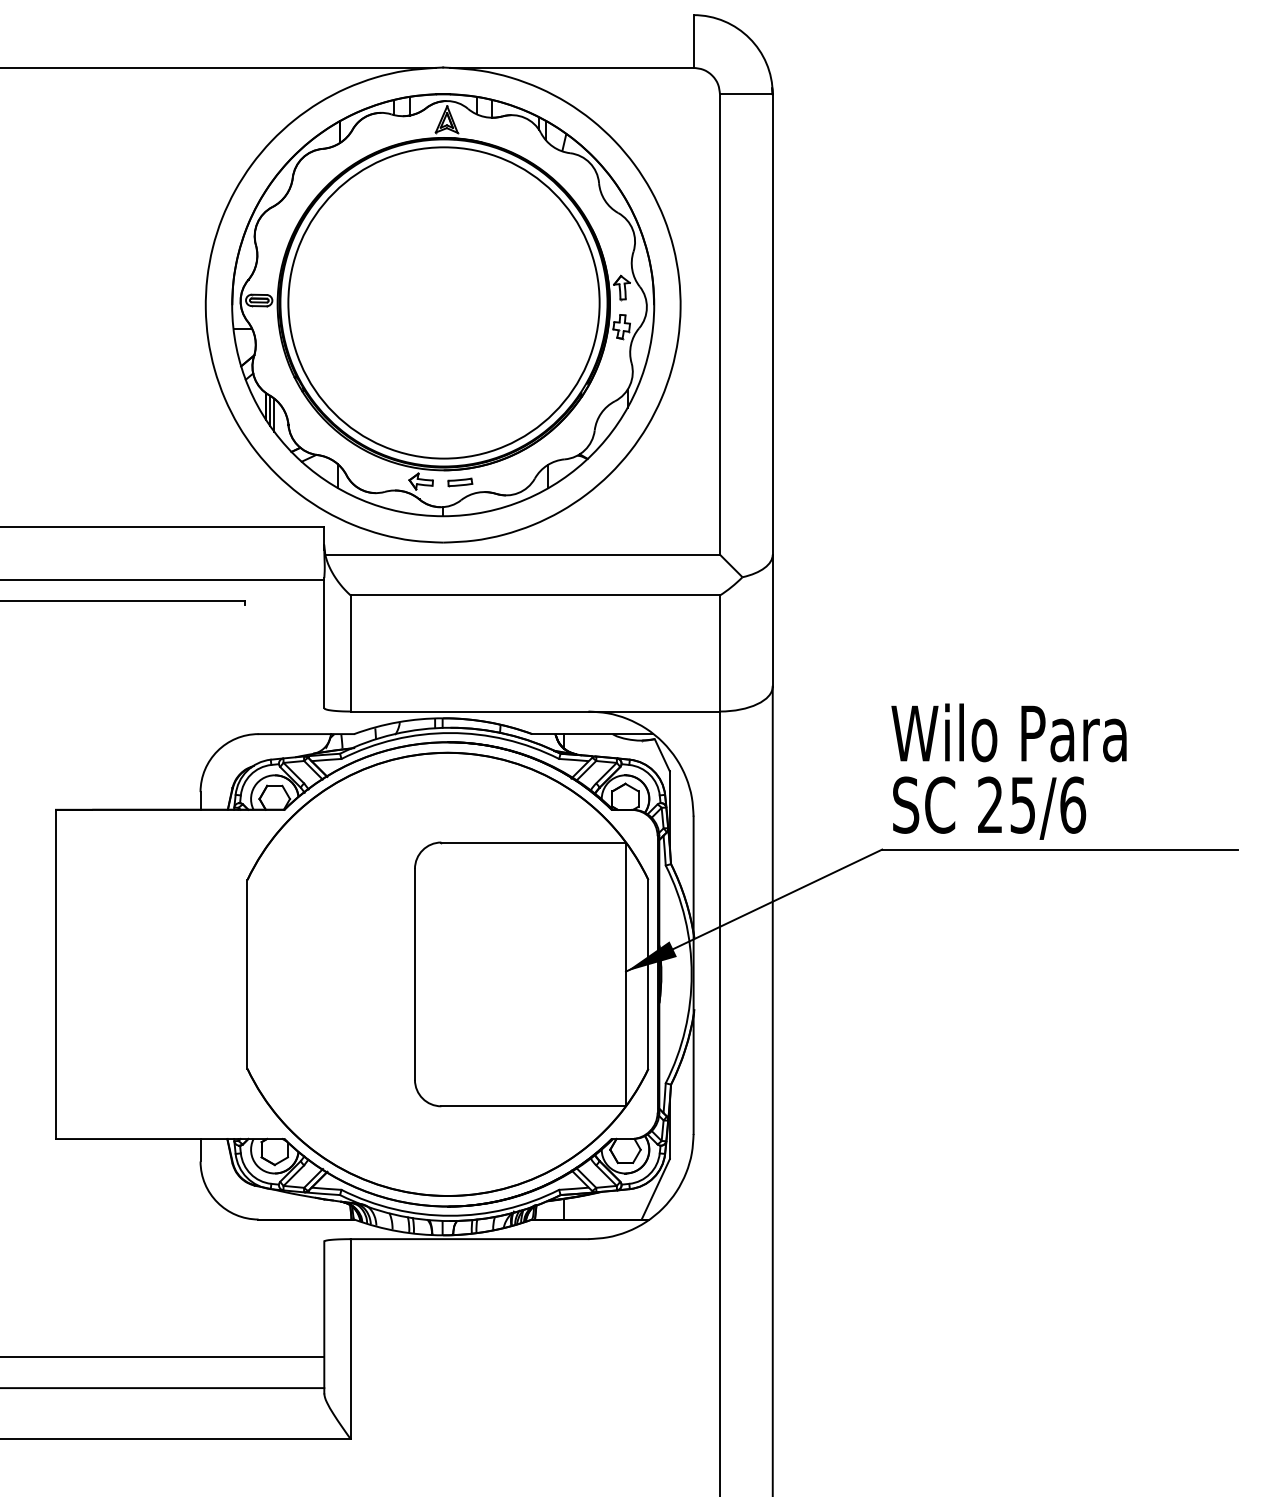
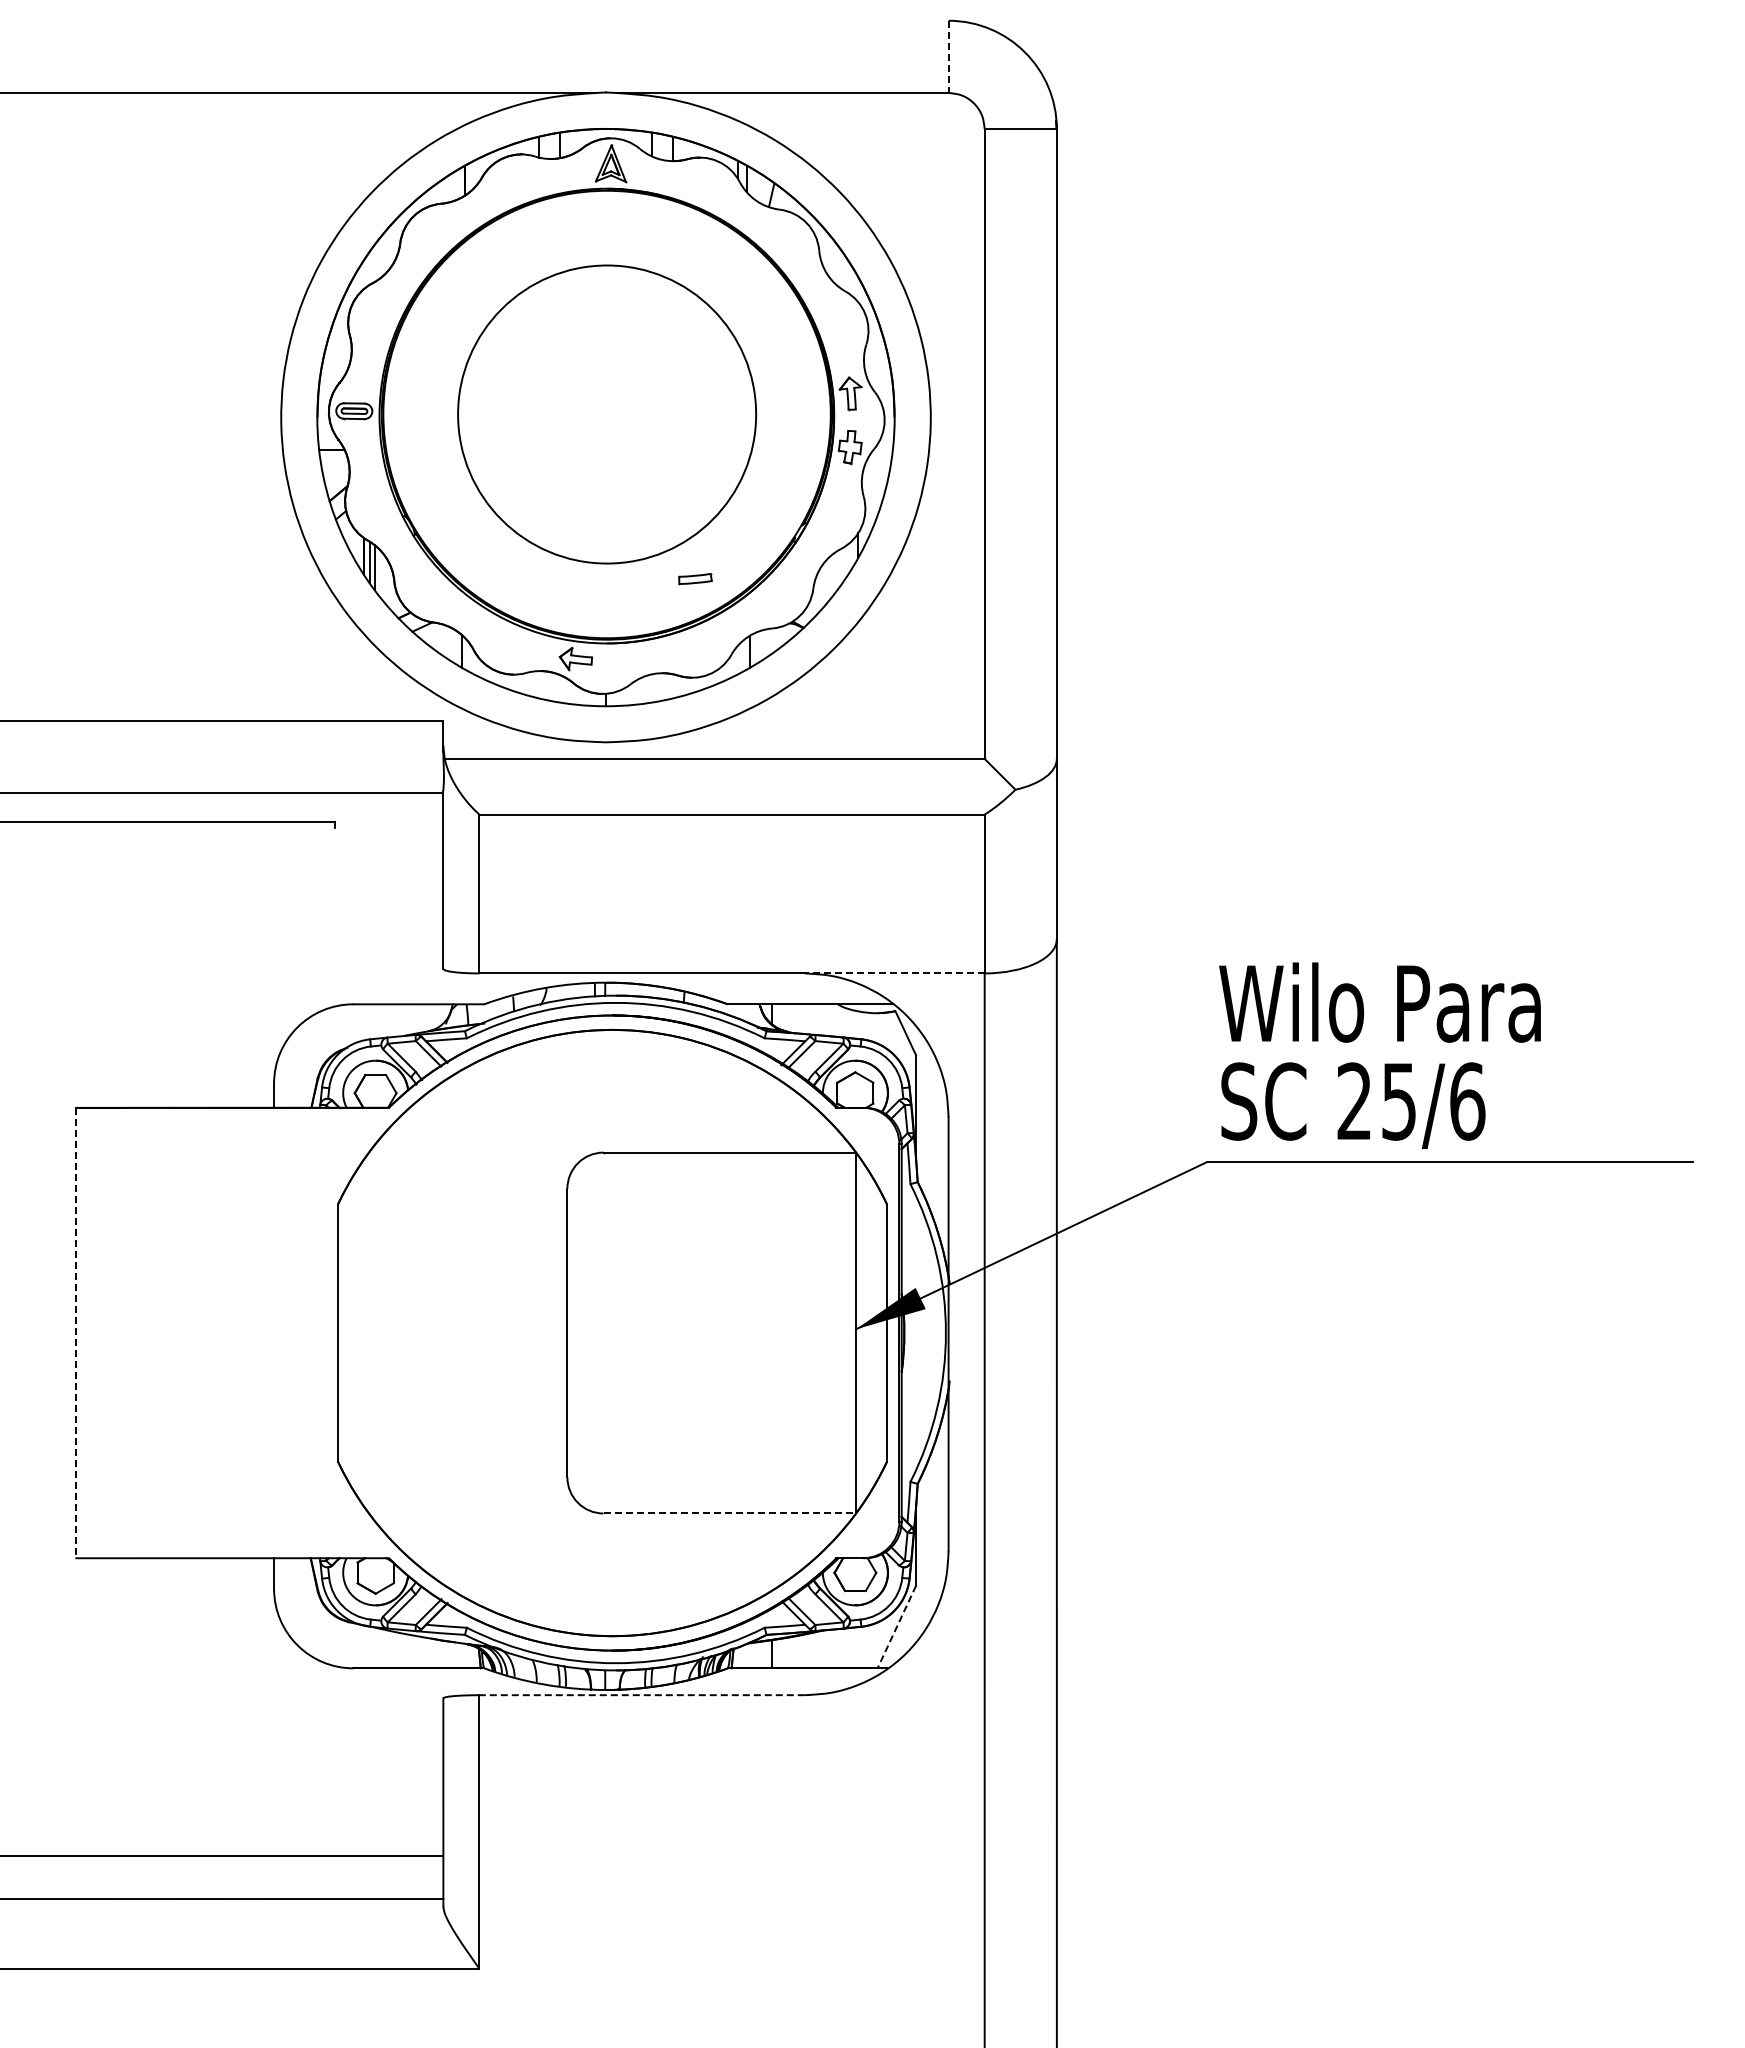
line: (693, 41) -> (948, 57), solid -> dashed
circle: (444, 302) -> (607, 414), size x0.7
part: (460, 482) -> (695, 579), moved
line: (654, 711) -> (894, 973), solid -> dashed
line: (56, 974) -> (76, 1333), solid -> dashed
line: (534, 1106) -> (730, 1513), solid -> dashed
line: (655, 1189) -> (896, 1627), solid -> dashed
line: (469, 1239) -> (642, 1695), solid -> dashed

